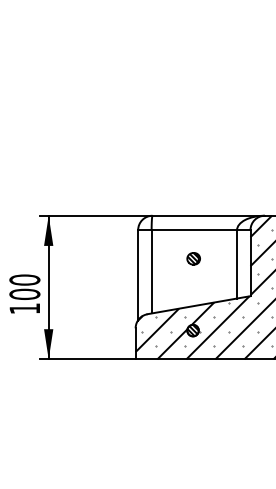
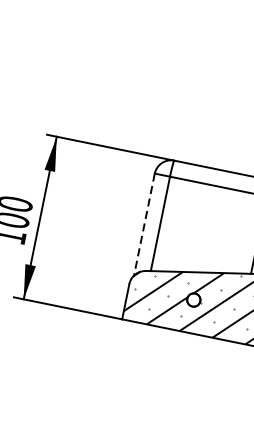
part: (193, 258) -> (210, 218), removed
line: (138, 275) -> (144, 225), solid -> dashed
hatch: (192, 330) -> (193, 299), removed

